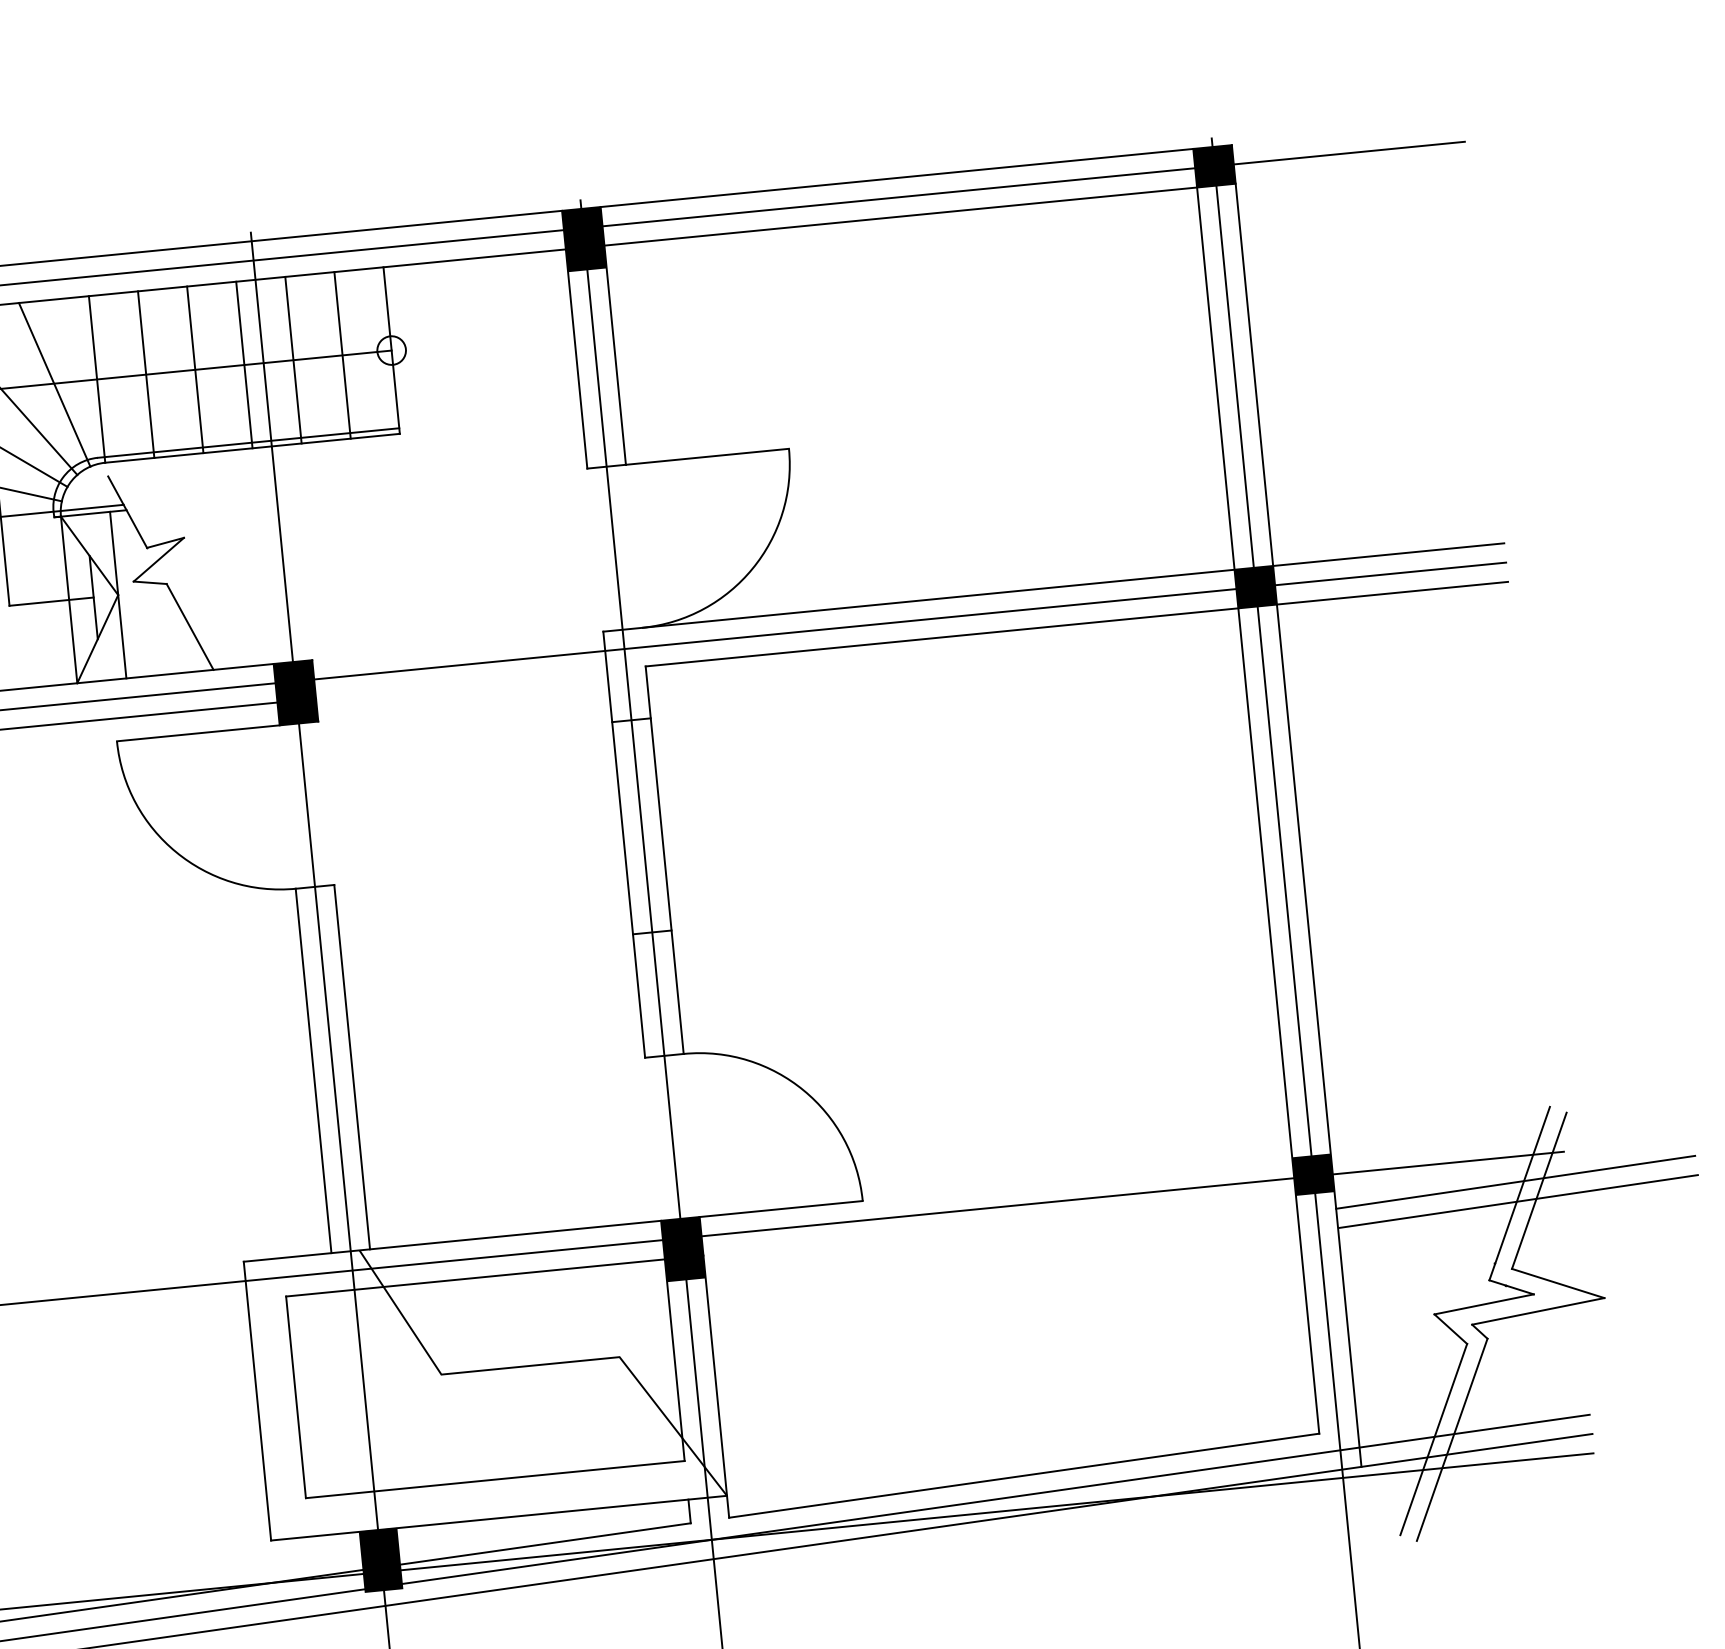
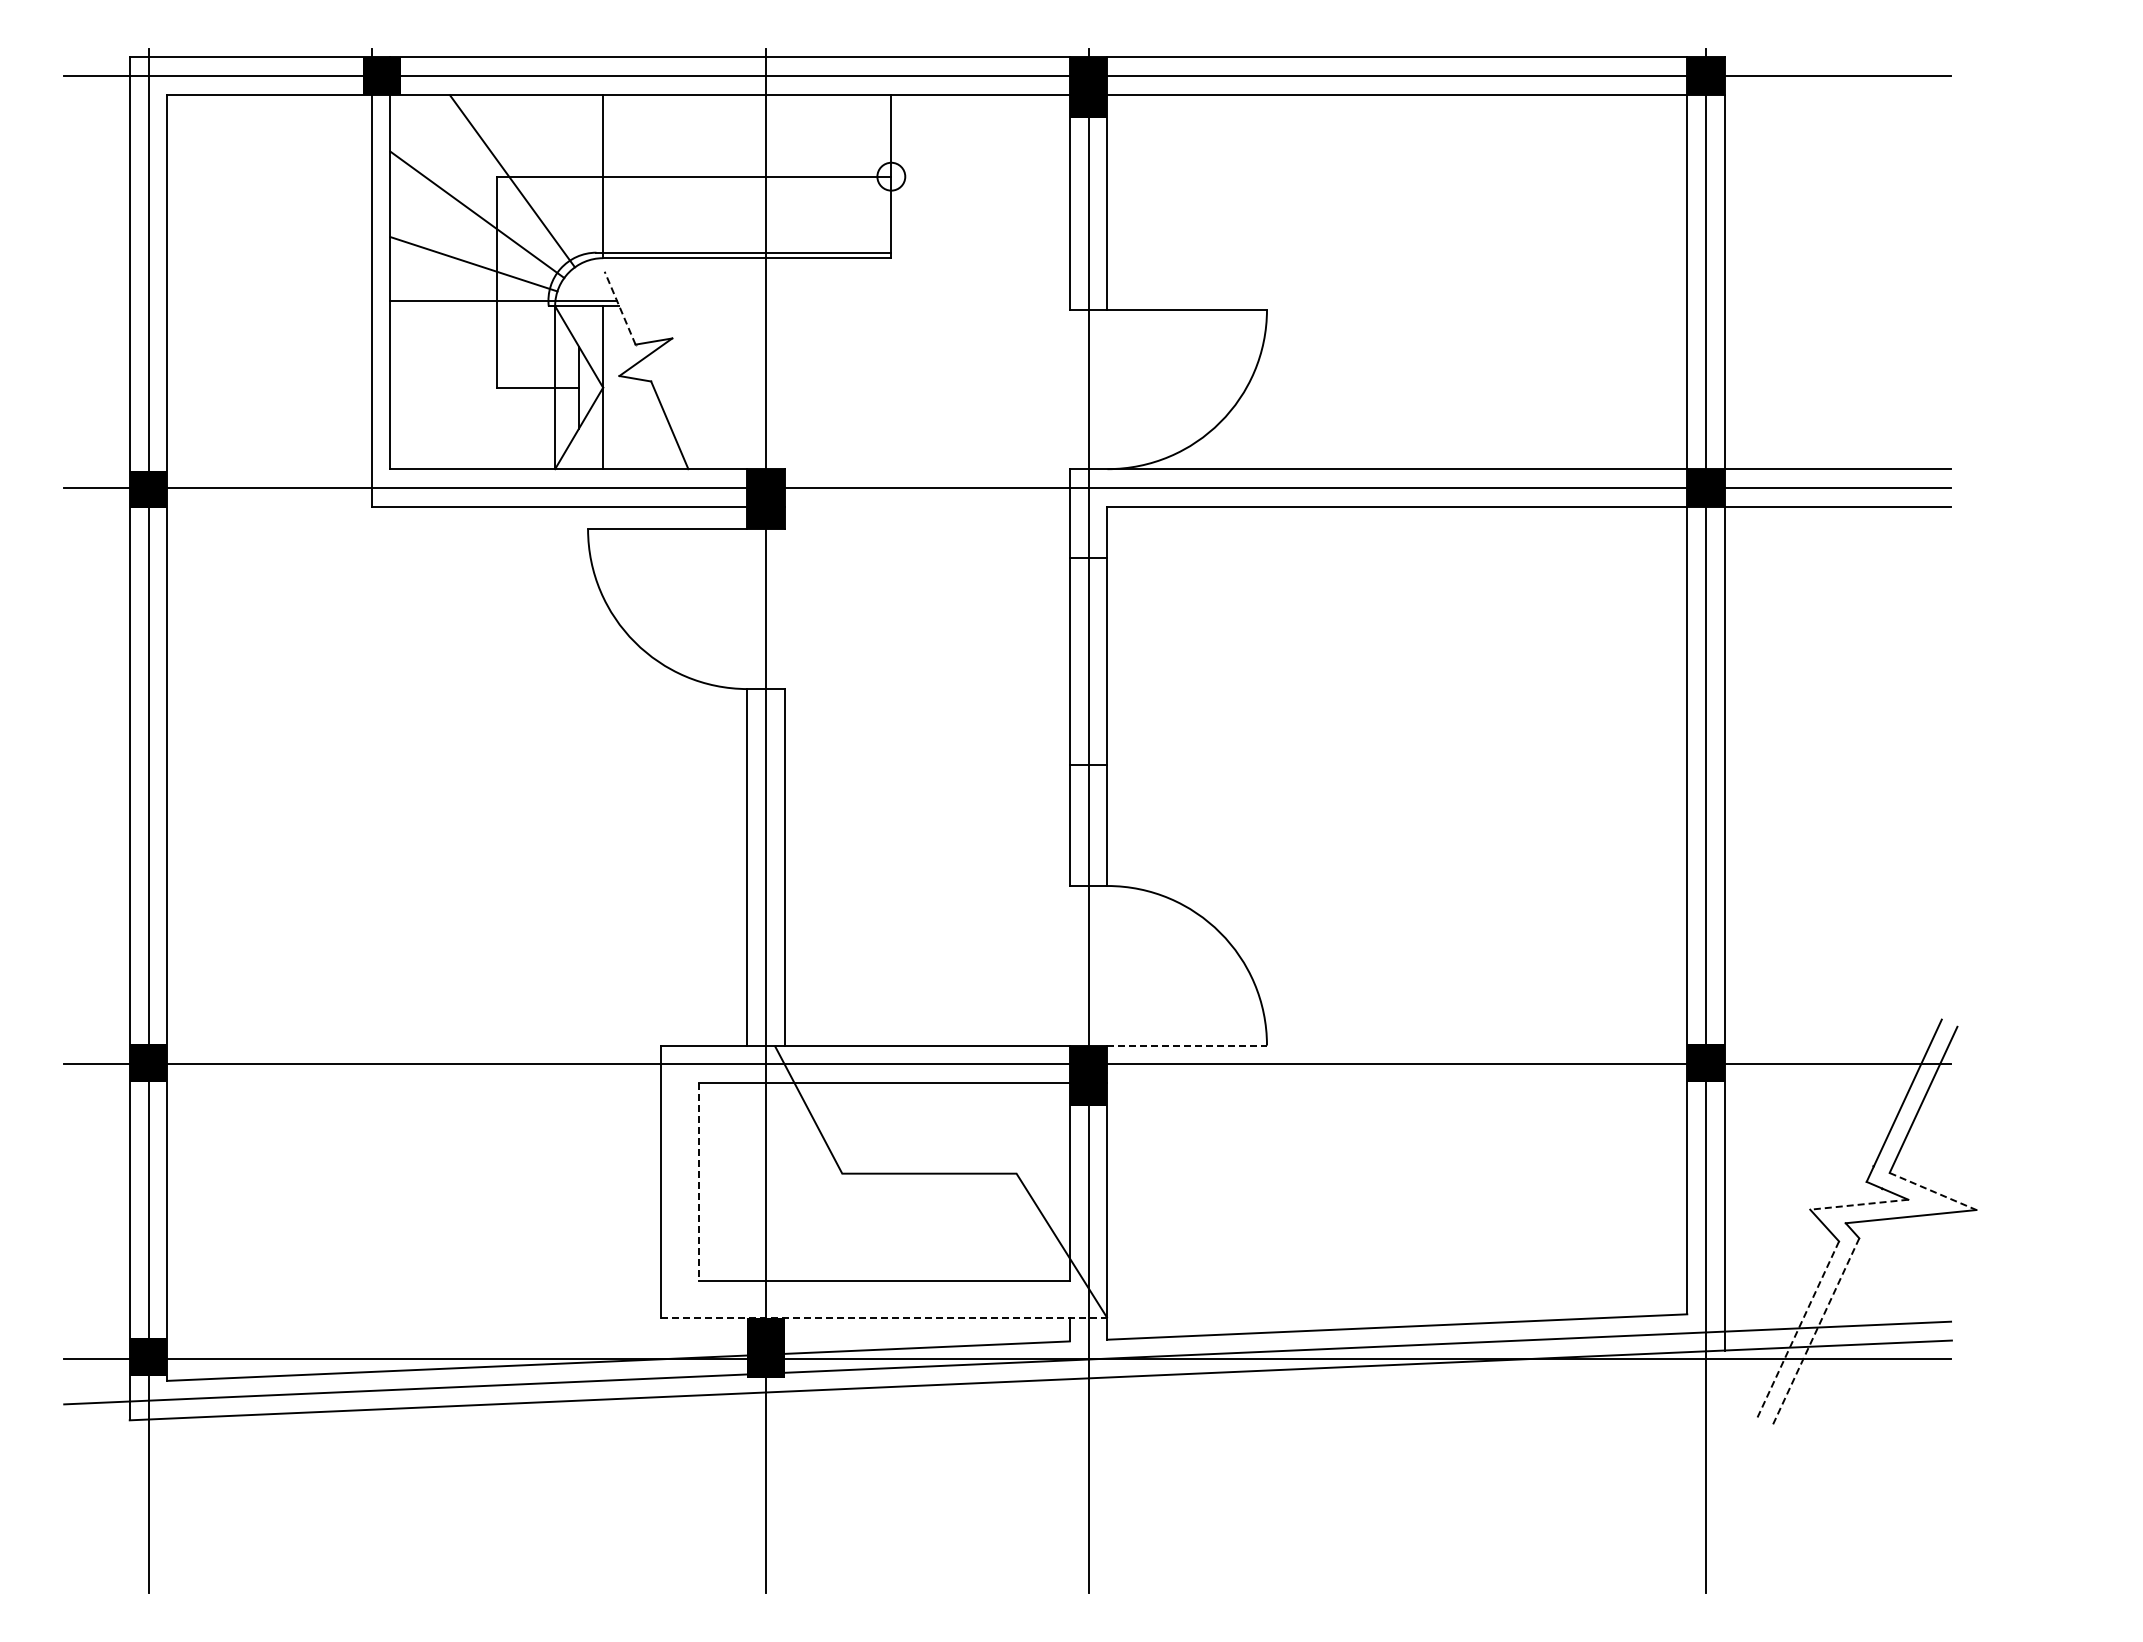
line: (342, 355) -> (843, 176), removed
line: (293, 359) -> (795, 176), removed
line: (244, 364) -> (747, 176), removed
line: (195, 369) -> (699, 176), removed
line: (146, 374) -> (651, 176), removed
line: (54, 384) -> (561, 177), removed
line: (128, 512) -> (620, 308), solid -> dashed
line: (1515, 1182) -> (1901, 1089), removed
line: (1518, 1200) -> (1902, 1107), removed
line: (781, 1208) -> (1187, 1045), solid -> dashed
line: (1558, 1283) -> (1933, 1191), solid -> dashed
line: (1483, 1304) -> (1858, 1204), solid -> dashed
line: (296, 1396) -> (699, 1181), solid -> dashed
line: (1433, 1439) -> (1797, 1330), solid -> dashed
line: (1452, 1440) -> (1815, 1333), solid -> dashed
line: (499, 1518) -> (884, 1318), solid -> dashed

